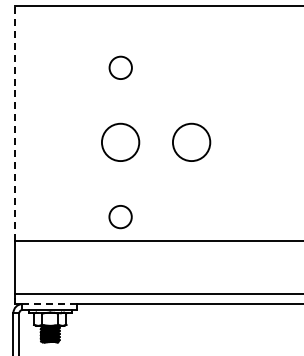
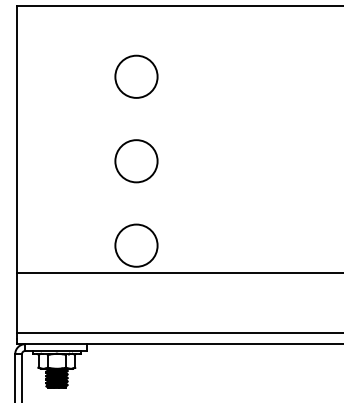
circle: (120, 67) -> (136, 76), size x1.67
line: (14, 123) -> (16, 139), dashed -> solid
circle: (191, 141) -> (216, 160), removed
circle: (120, 216) -> (136, 245), size x1.67
line: (50, 304) -> (57, 344), dashed -> solid

